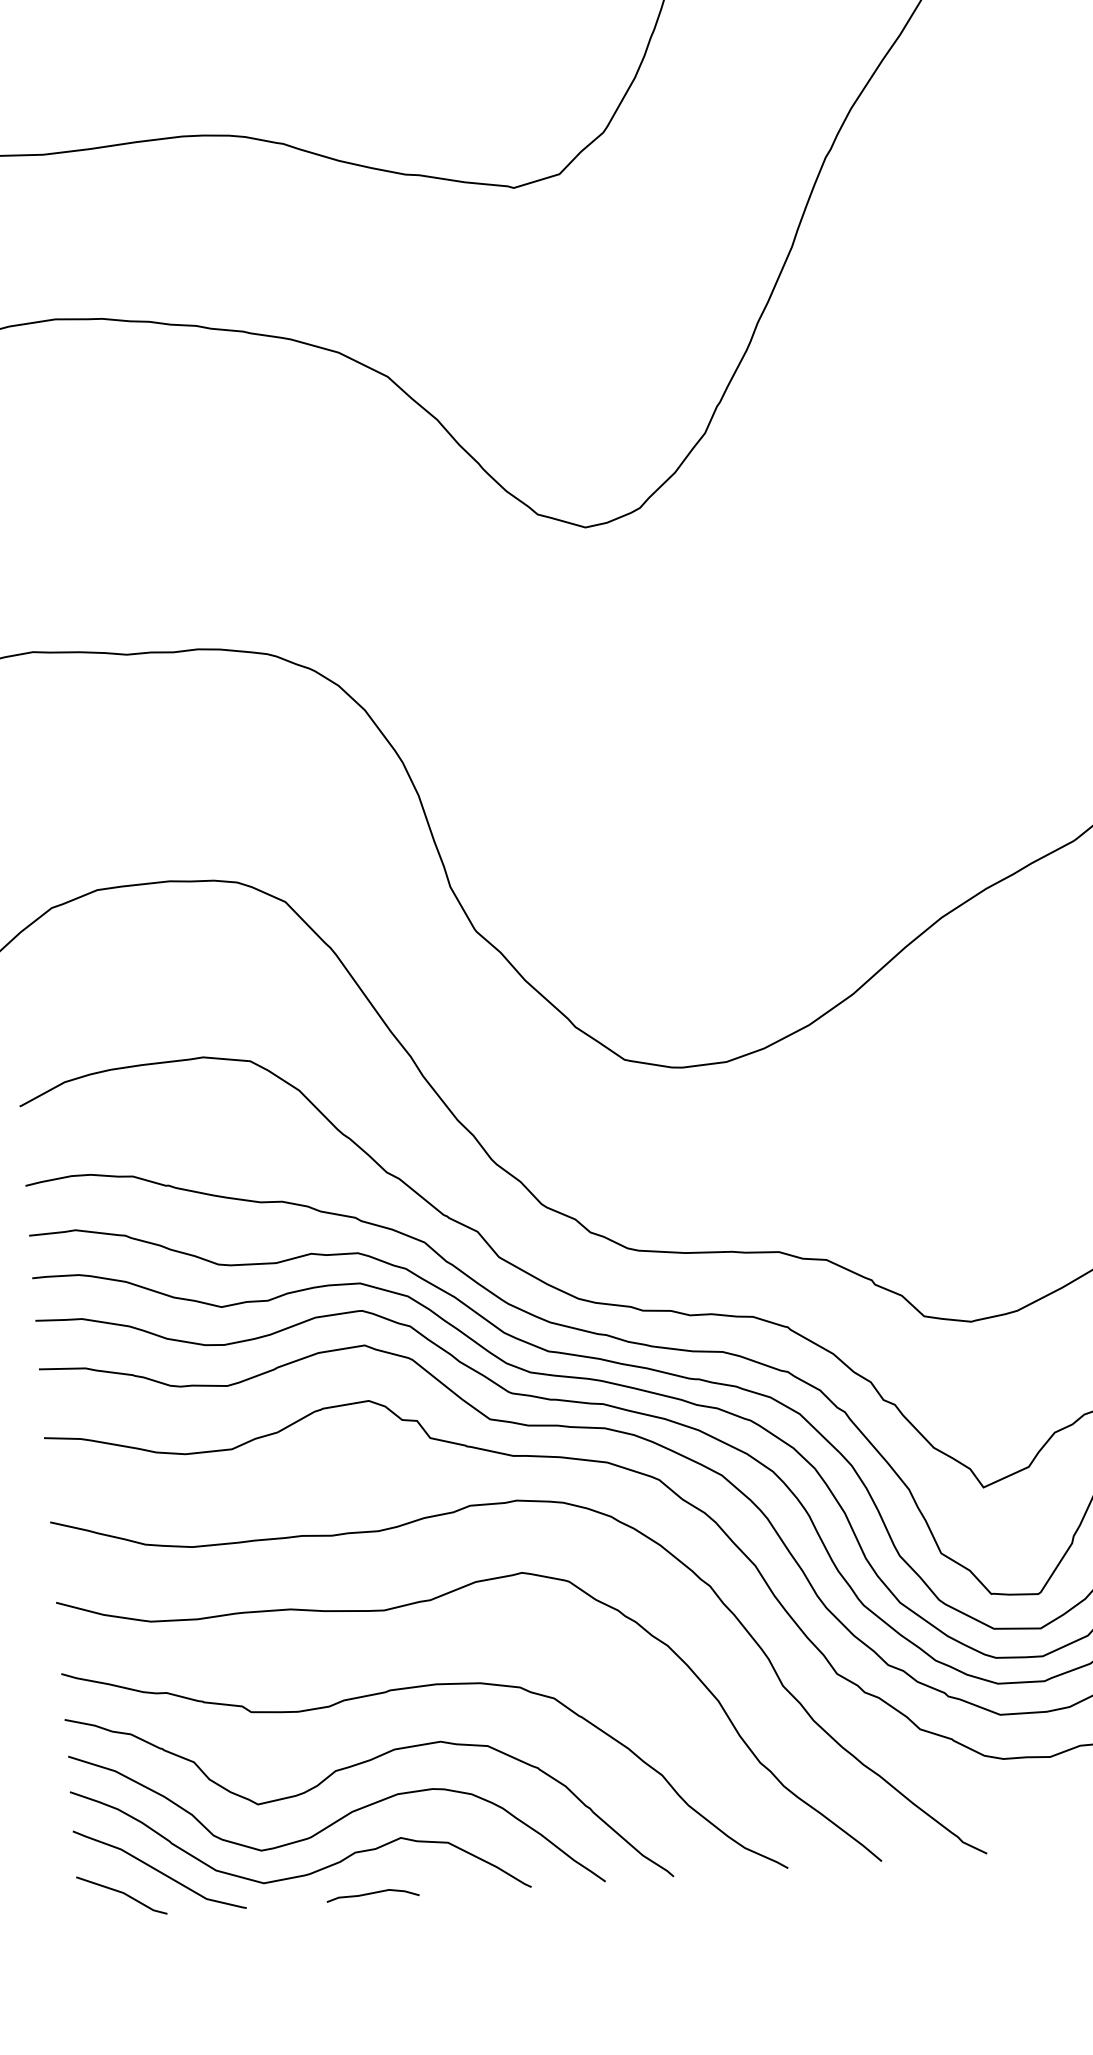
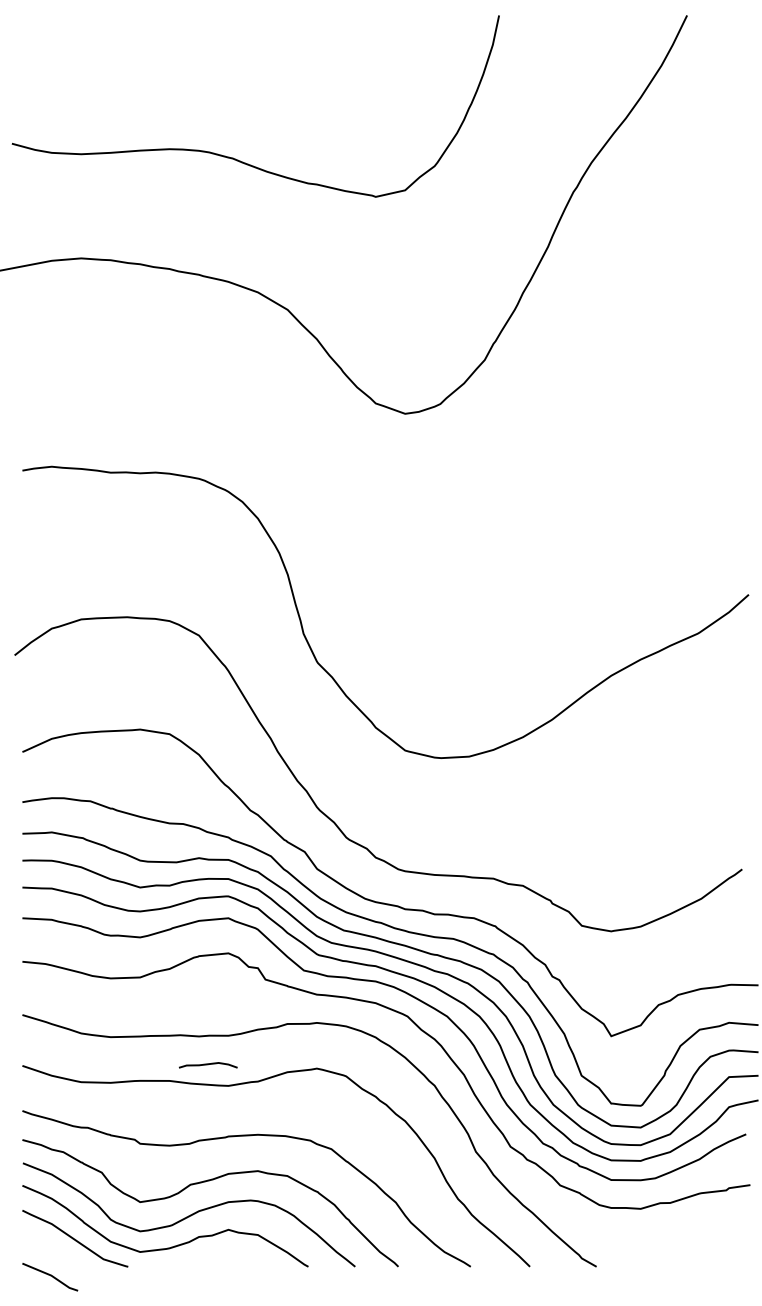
line: (122, 1894) -> (50, 1276), moved
curve: (373, 1895) -> (208, 1065), moved

